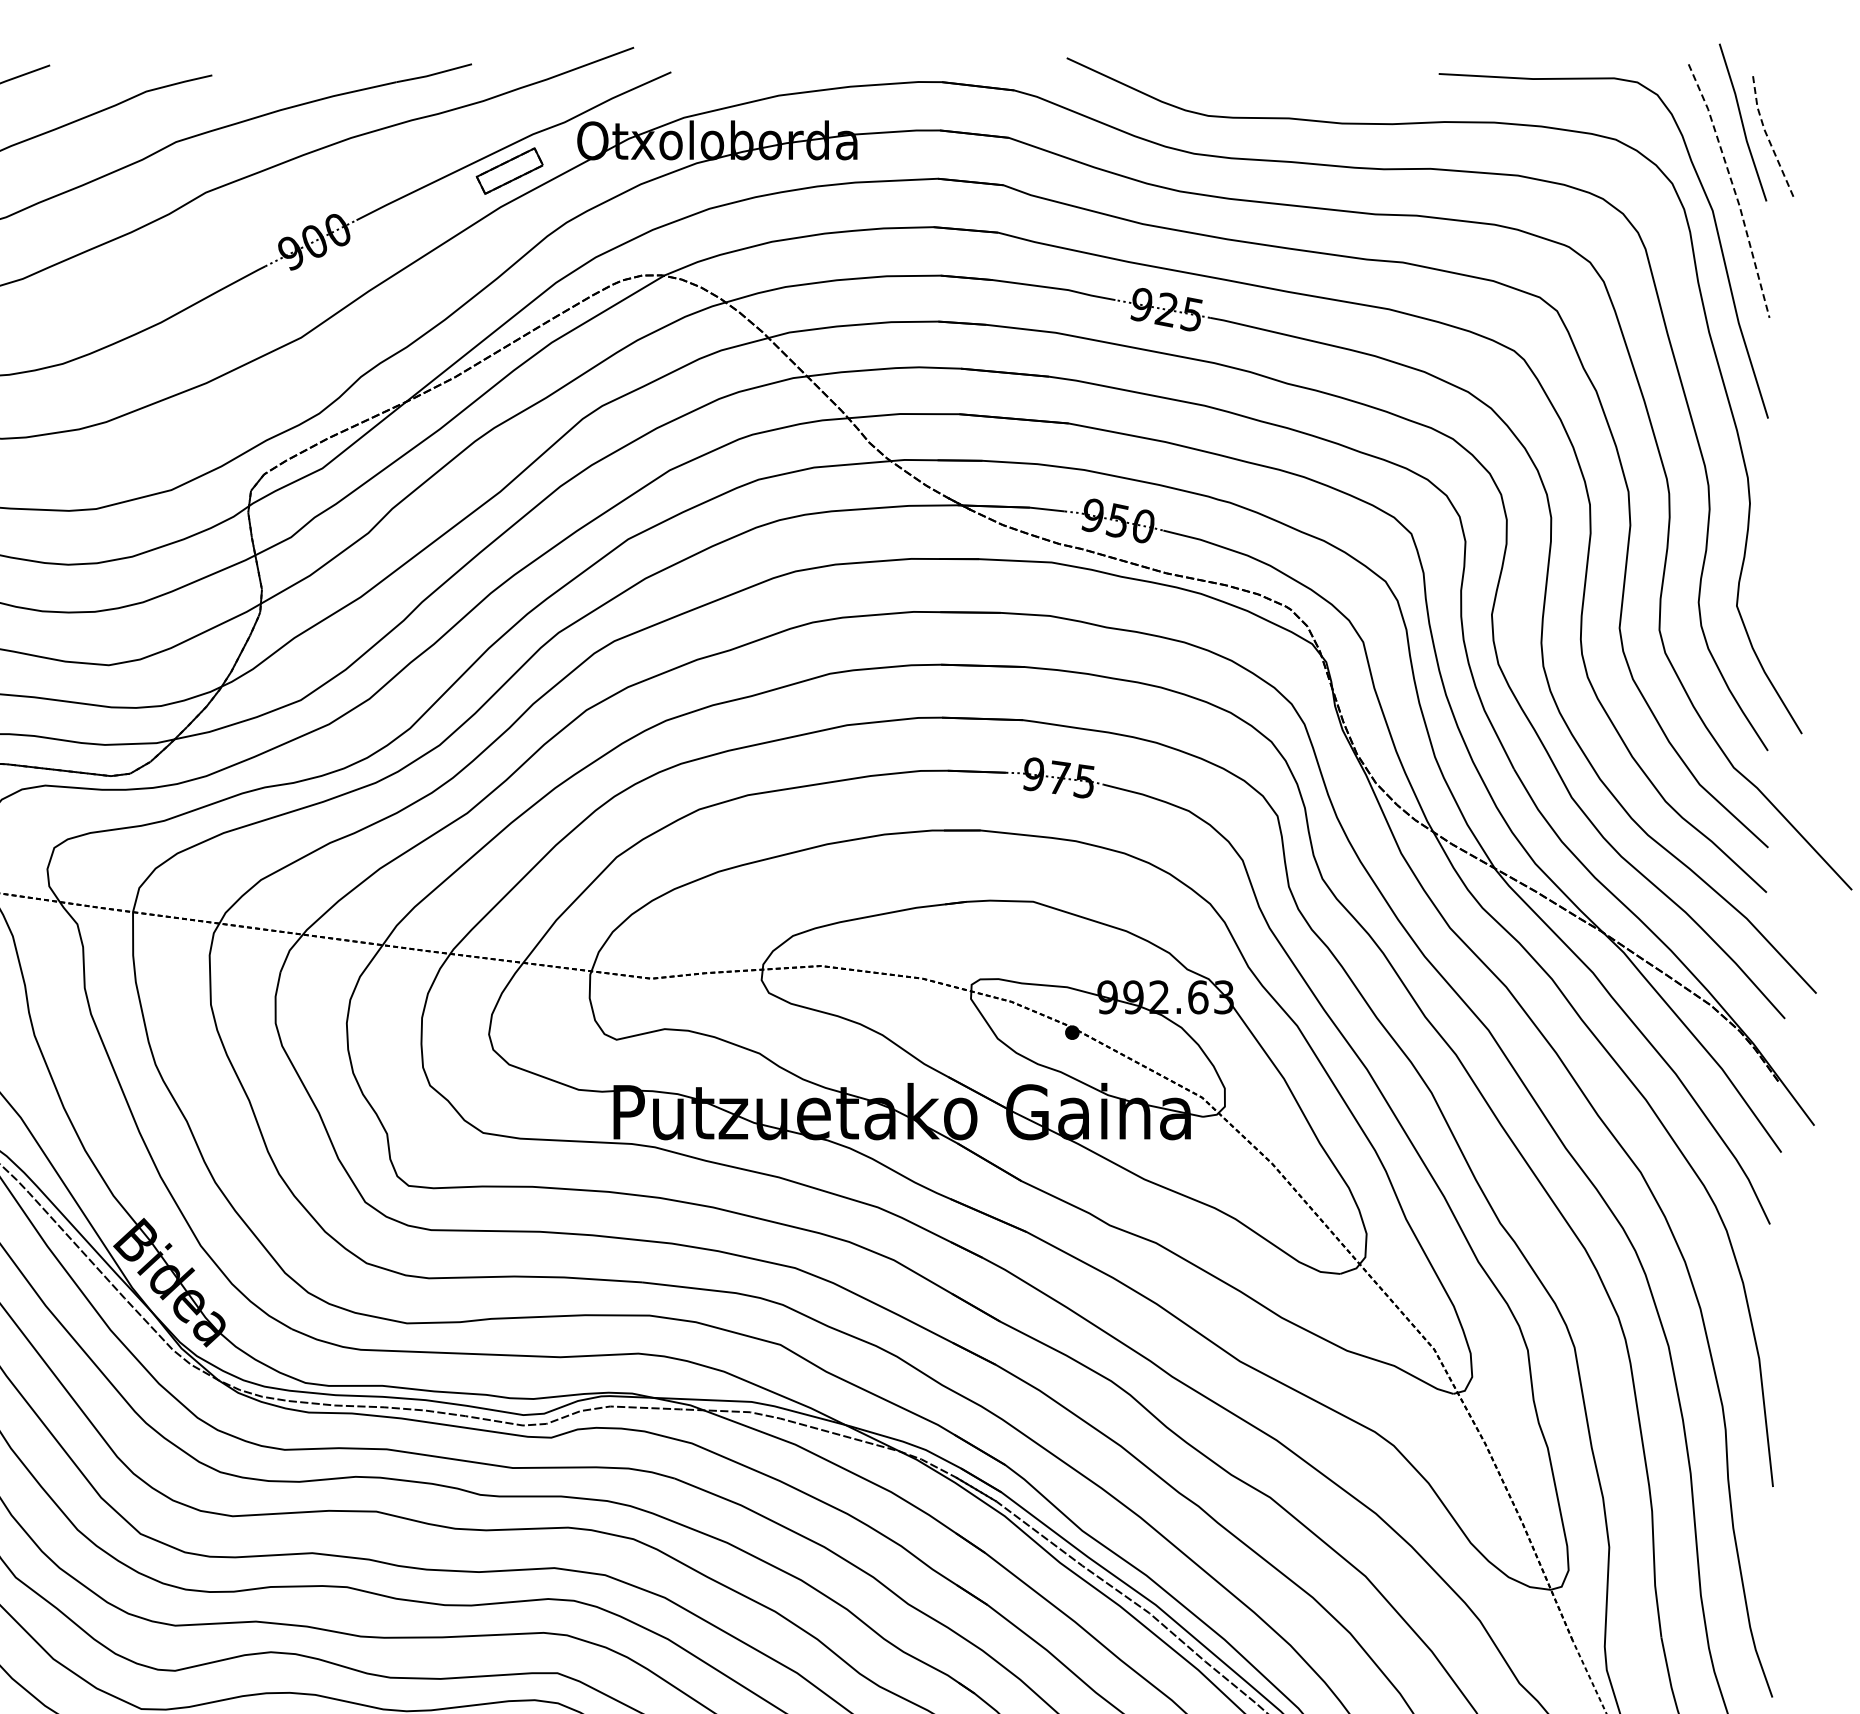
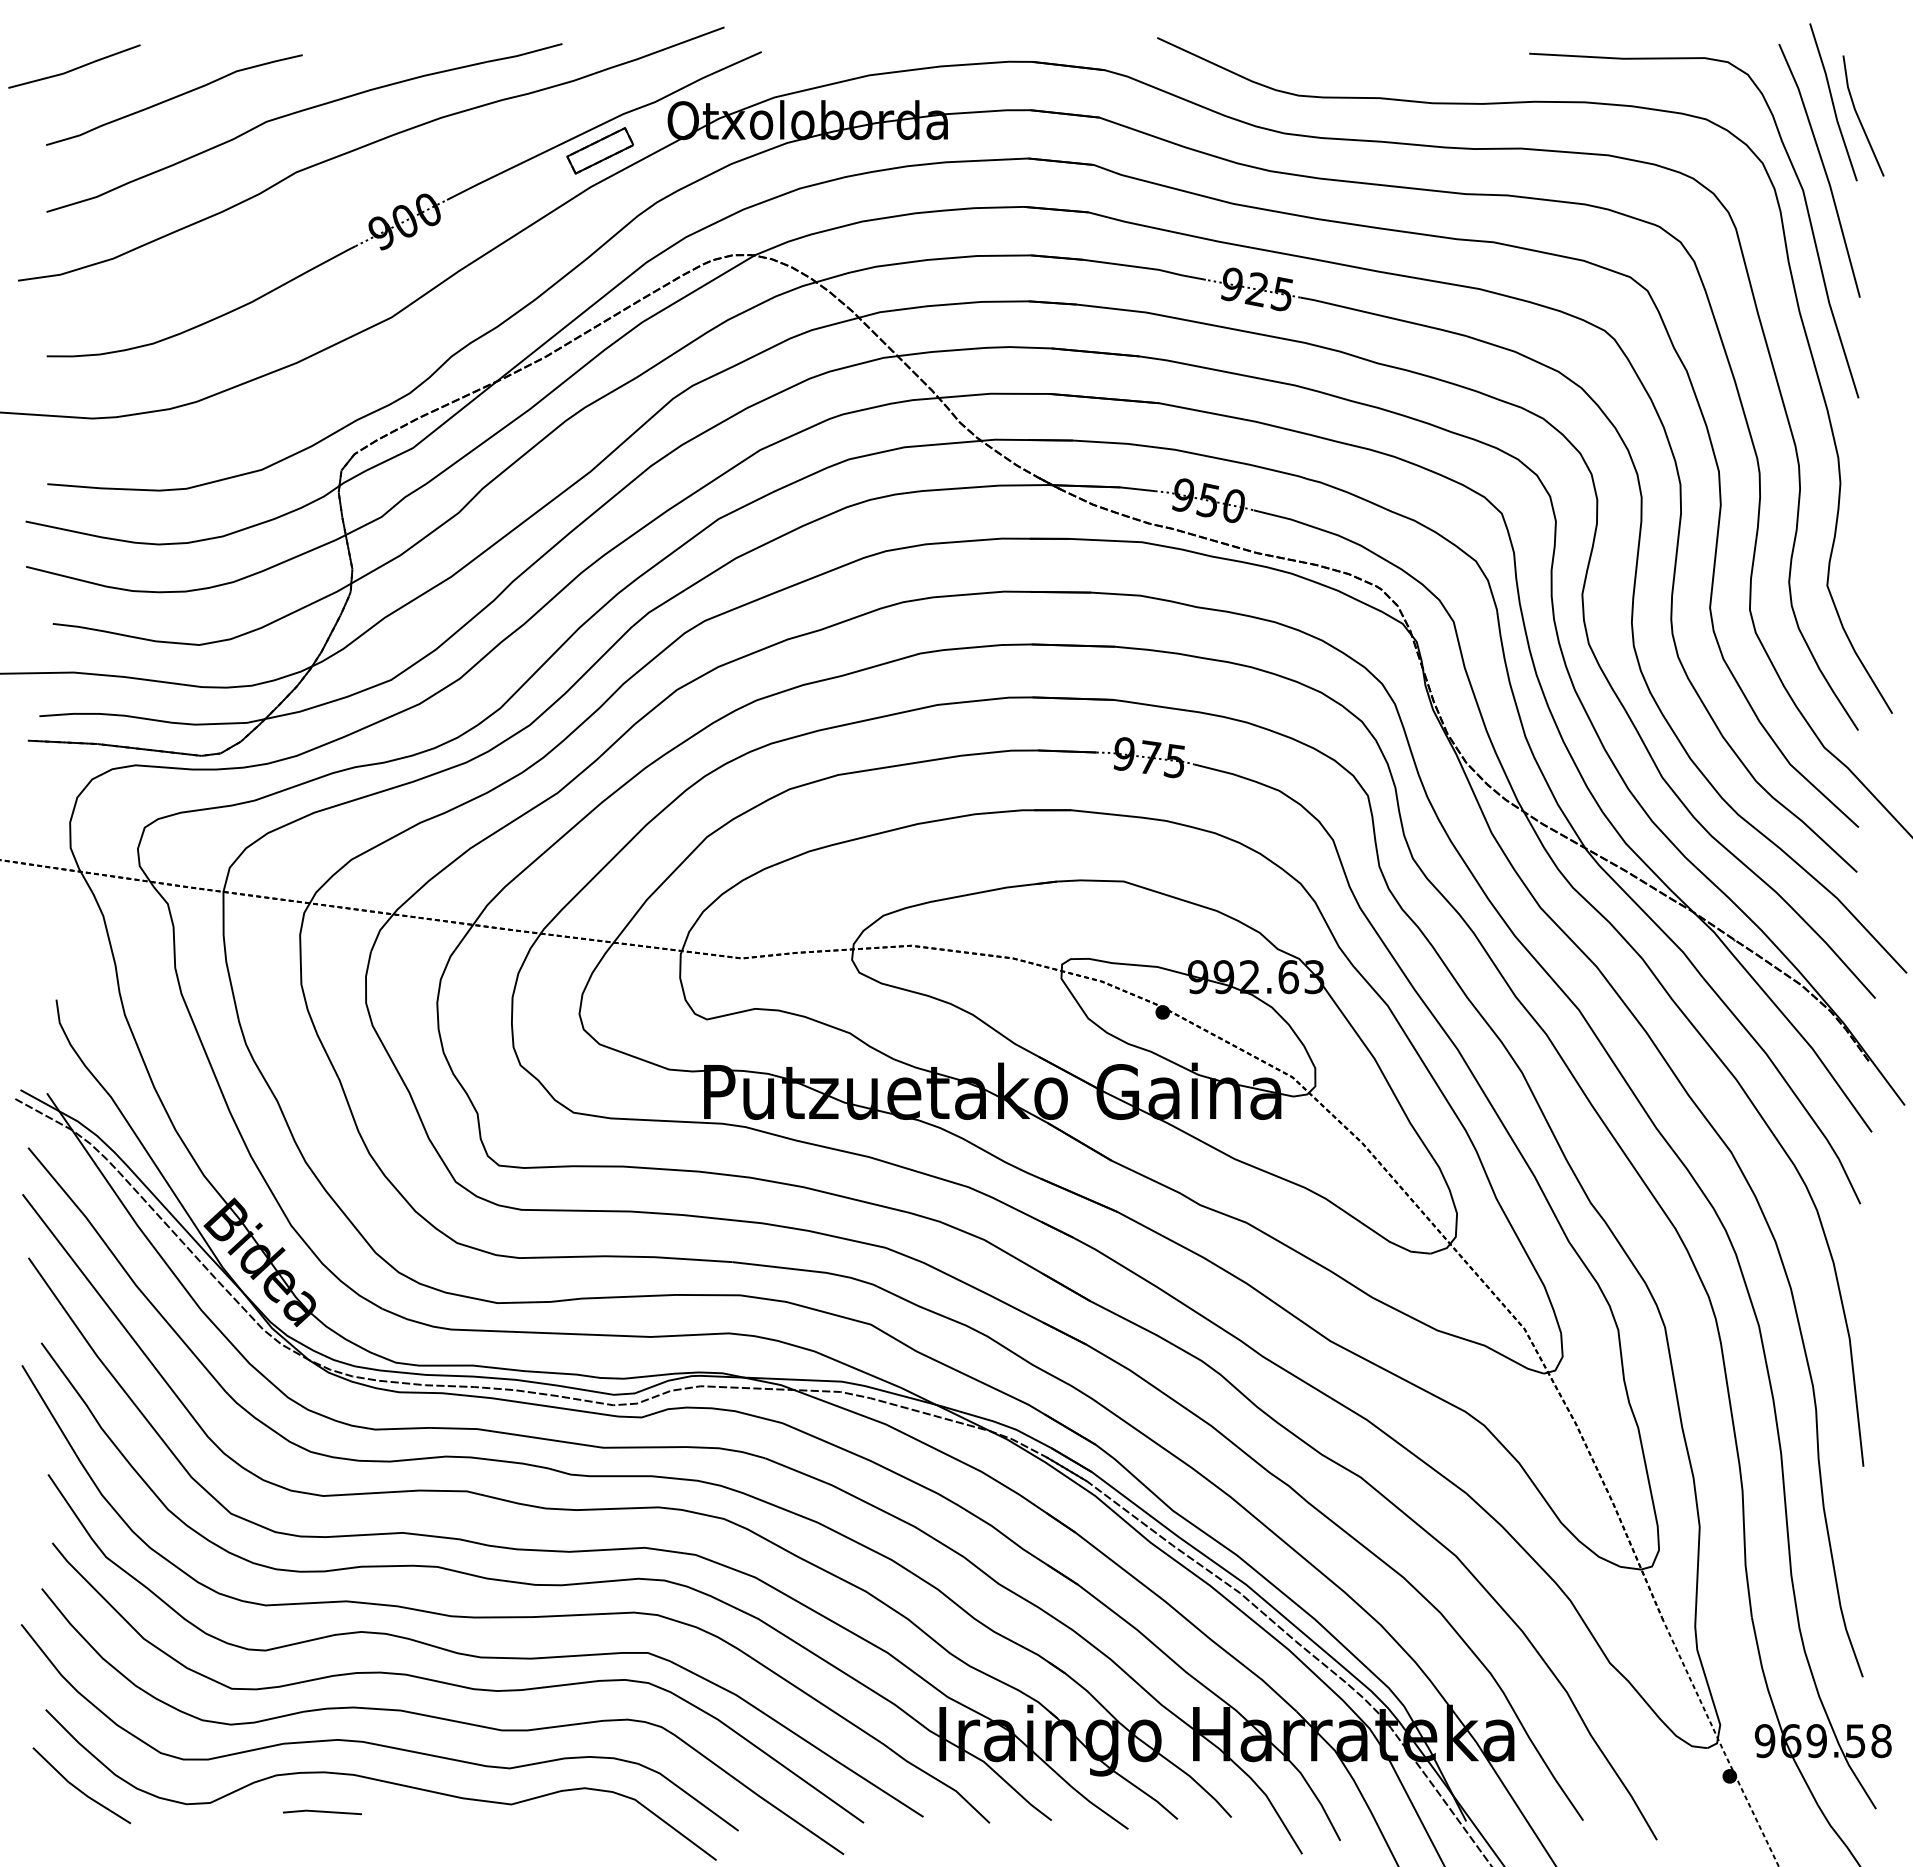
line: (1767, 136) -> (1857, 116), dashed -> solid
line: (1734, 188) -> (1824, 168), dashed -> solid

